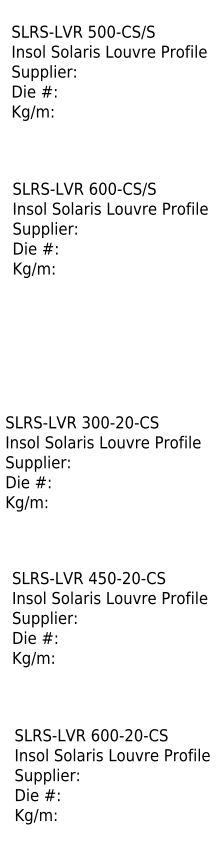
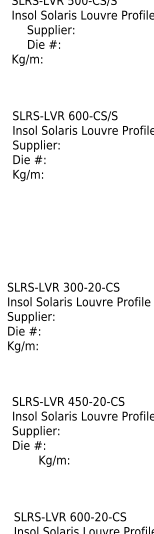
text: (43, 81) -> (50, 37), moved
text: (33, 659) -> (54, 461), moved

